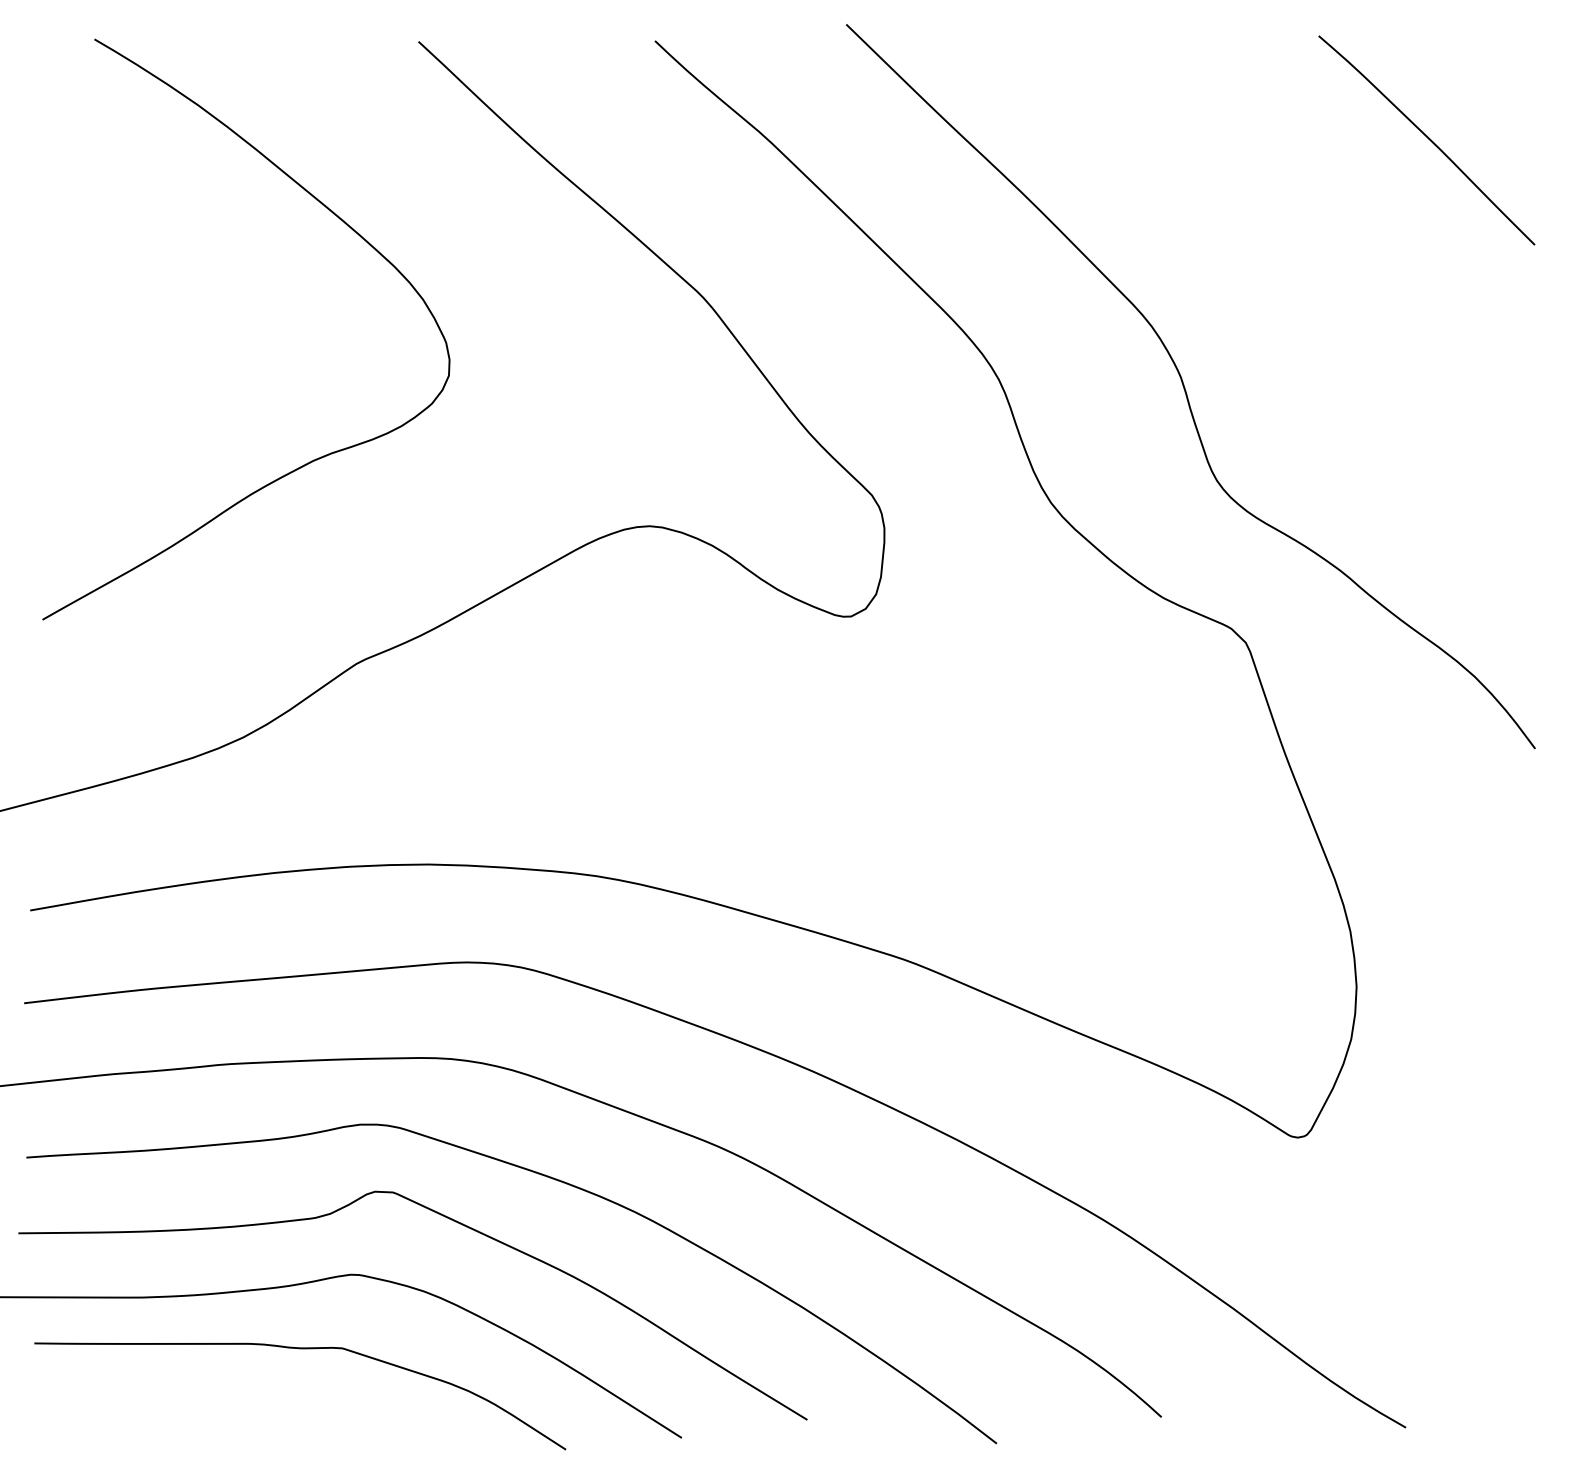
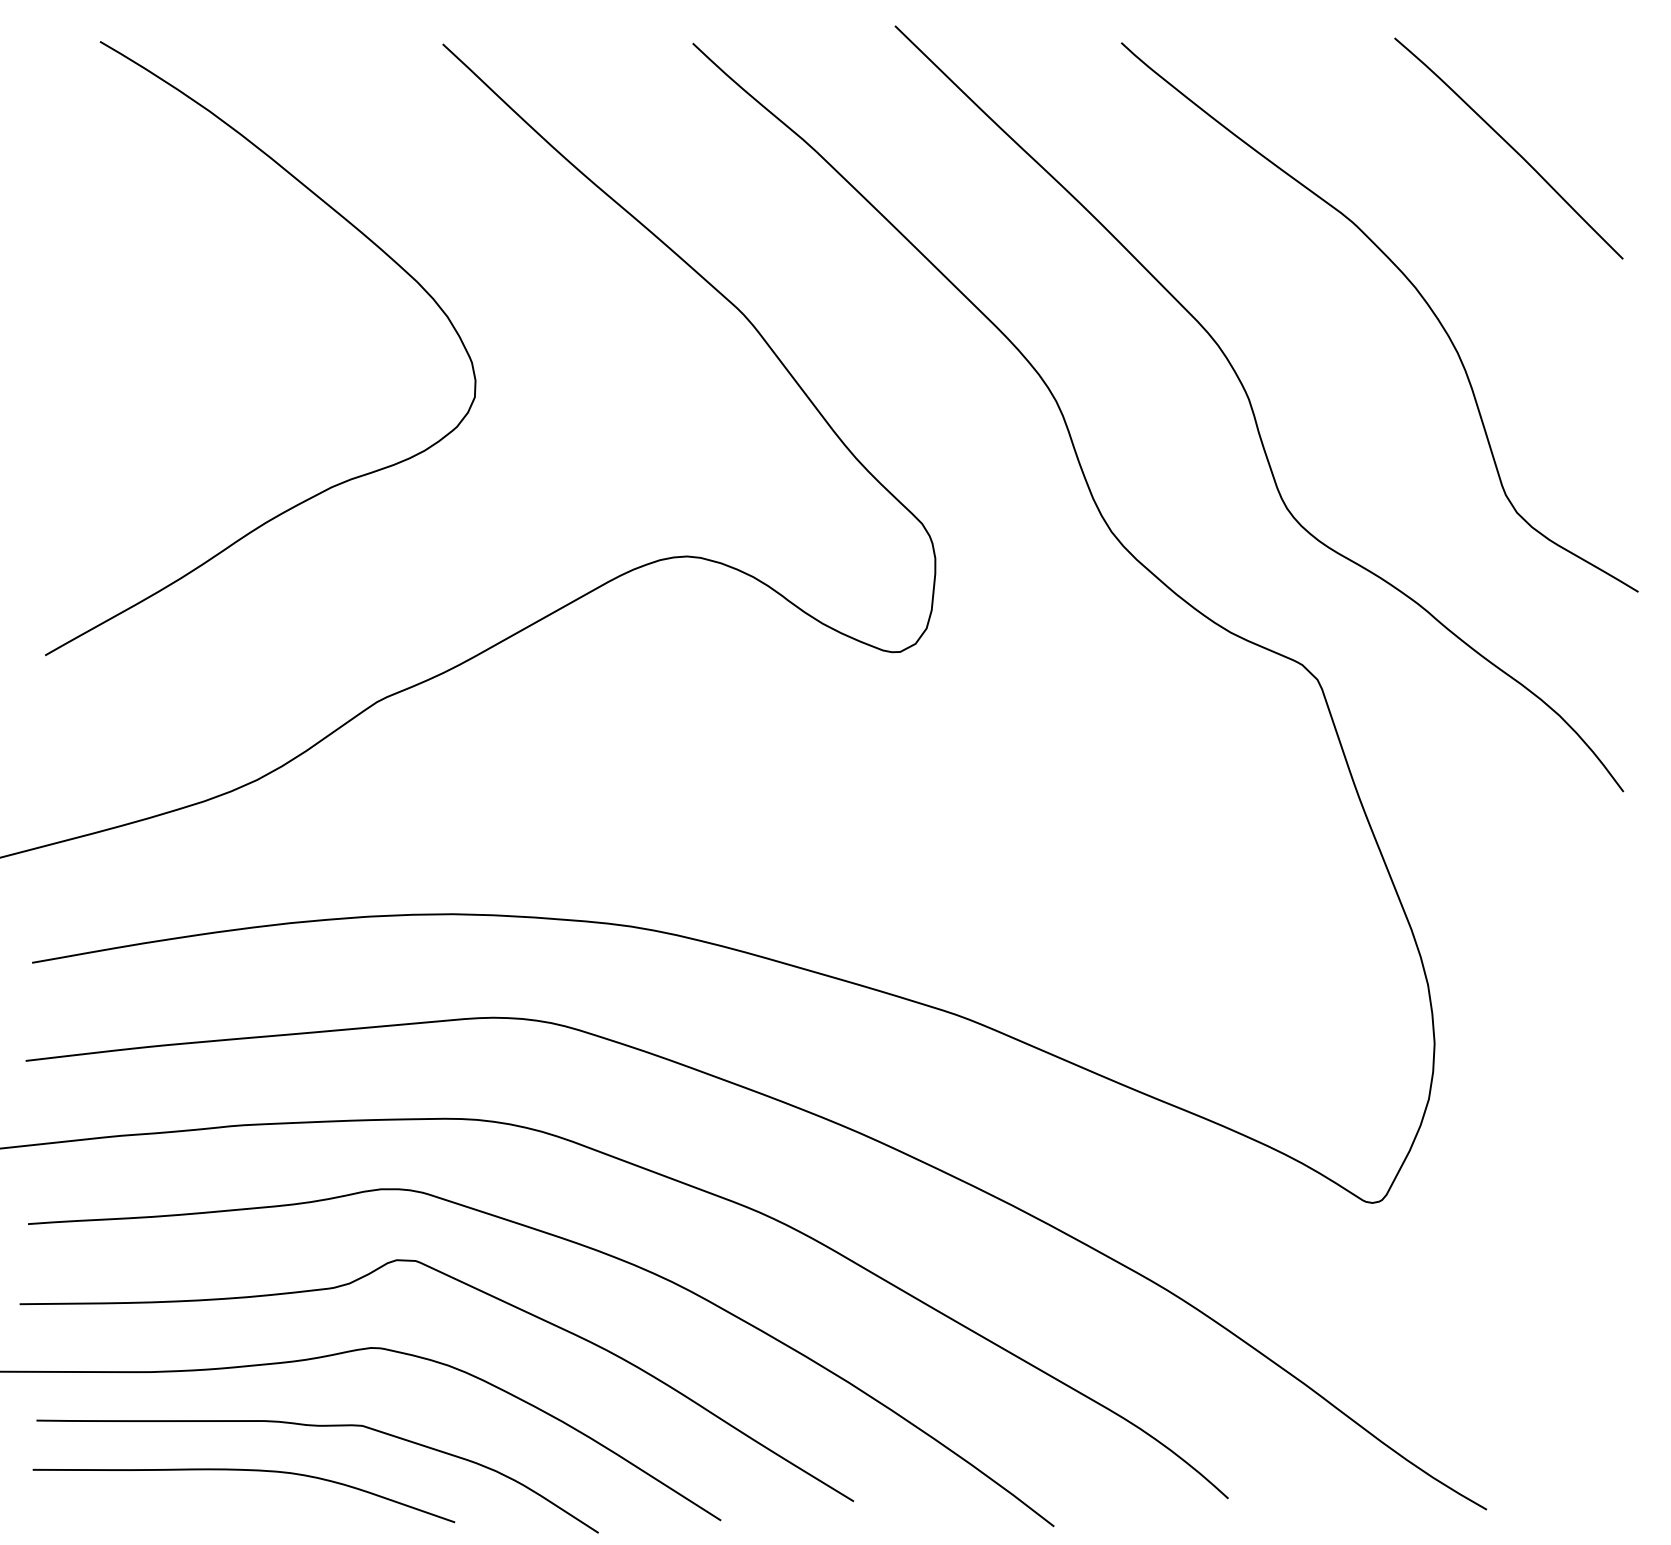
curve: (1339, 275) -> (1416, 291), added
curve: (233, 1391) -> (247, 1471), added

